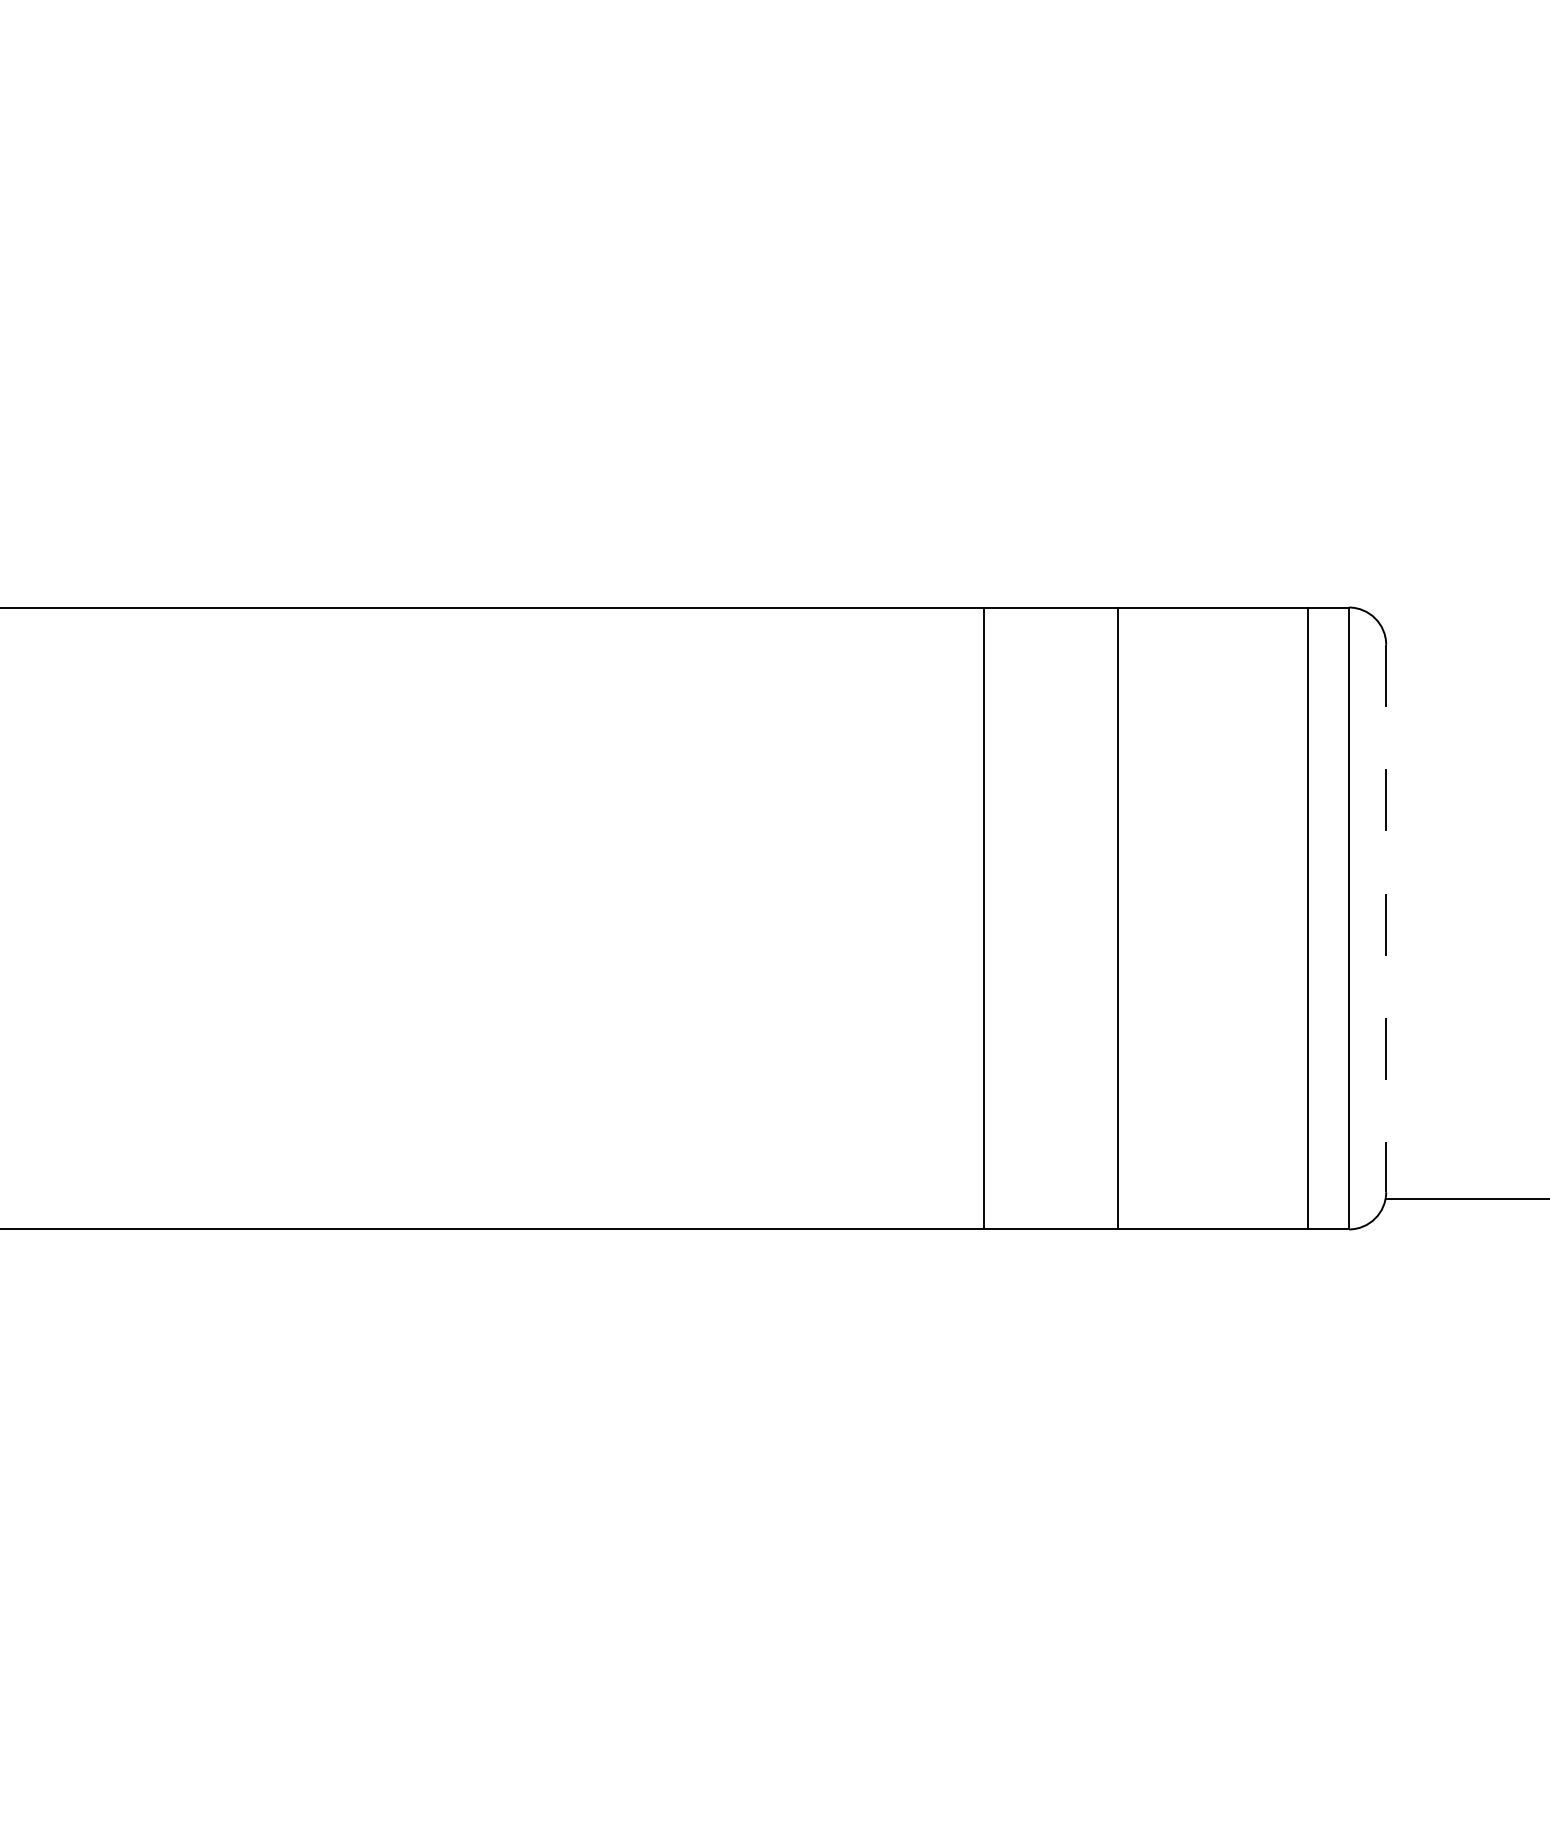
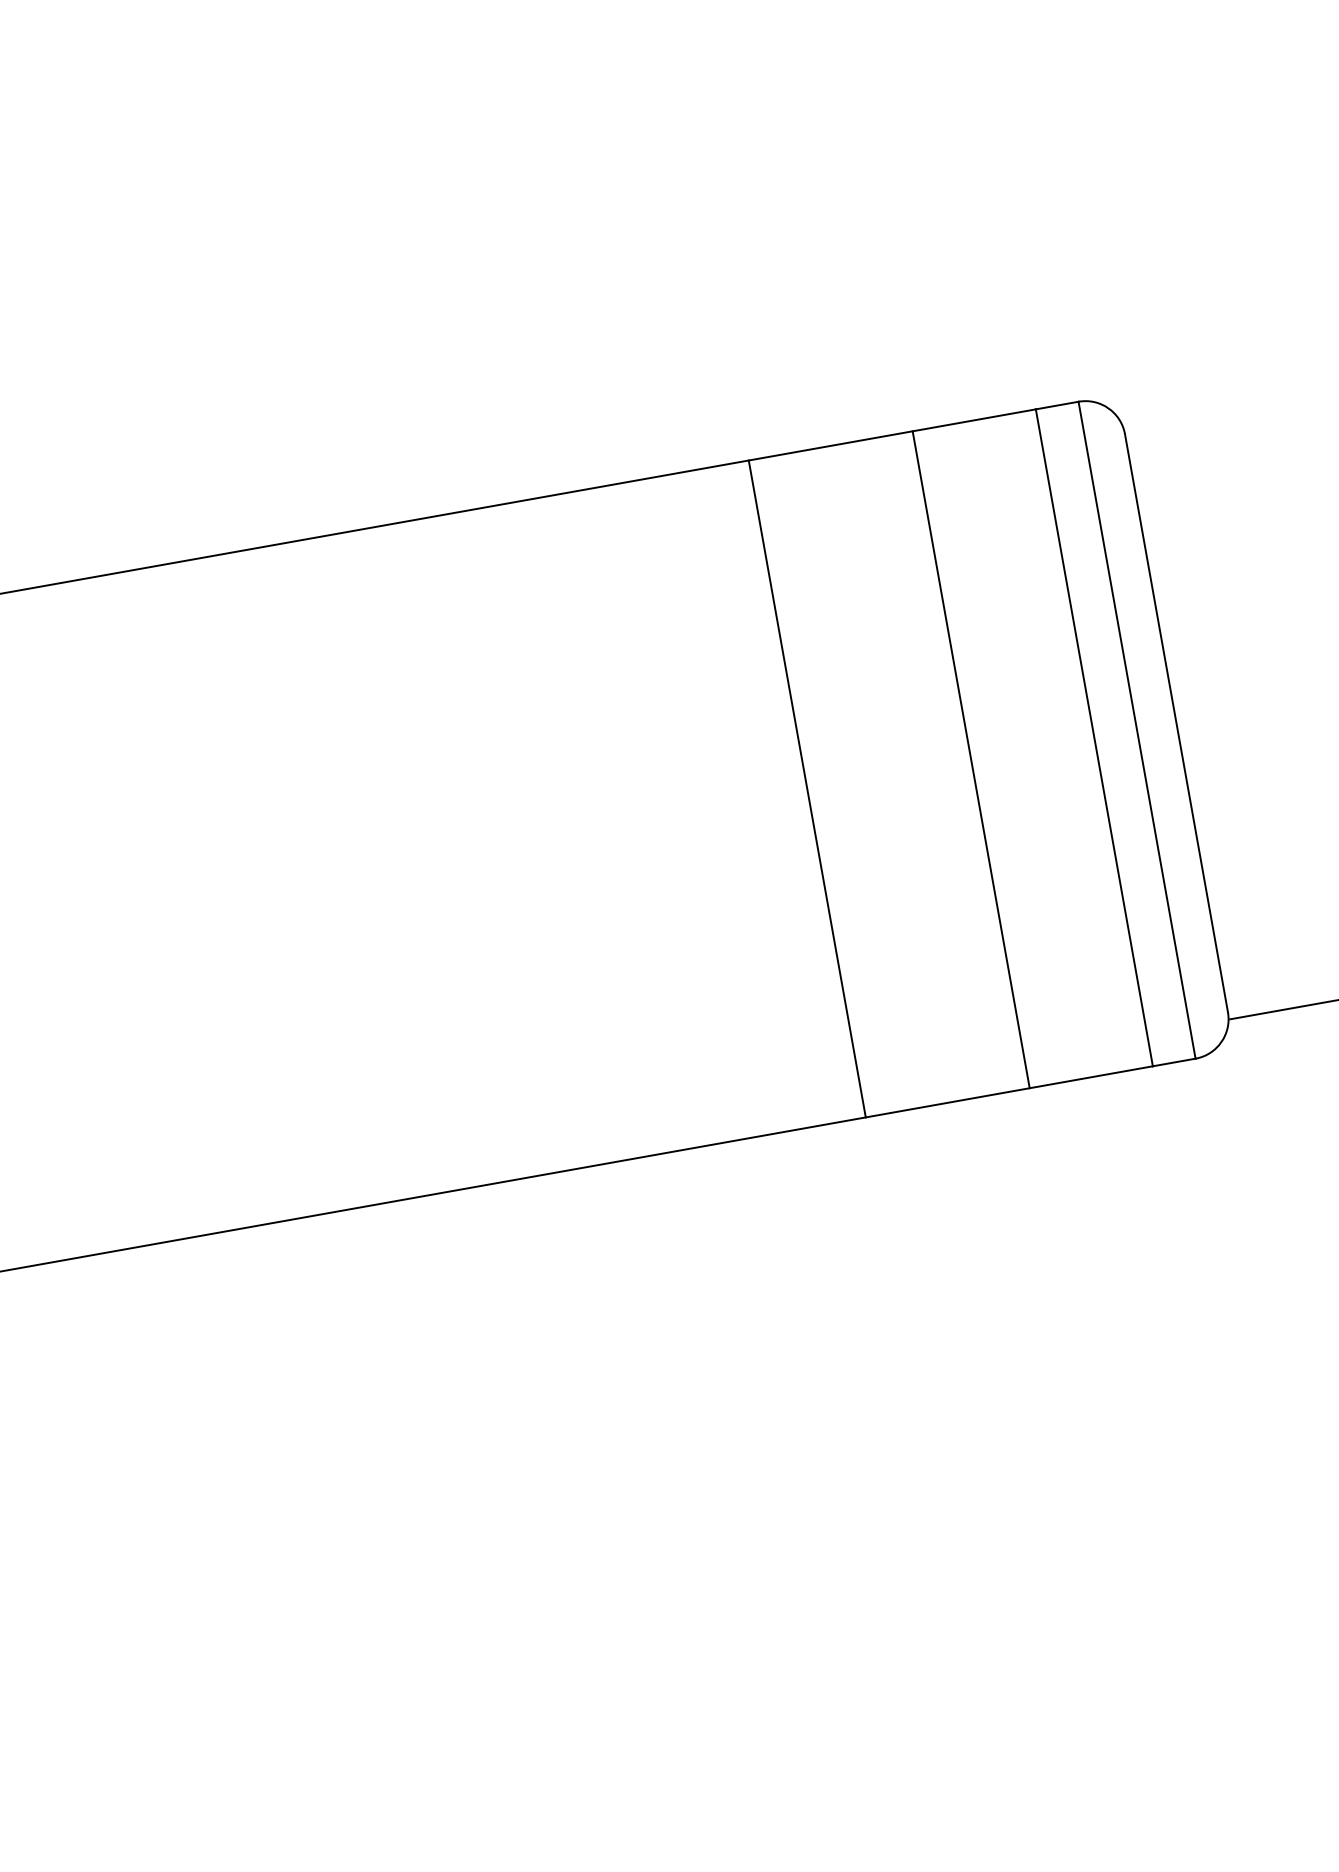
line: (983, 918) -> (807, 789), moved
line: (1117, 918) -> (970, 759), moved
line: (1386, 918) -> (1176, 723), dashed -> solid

